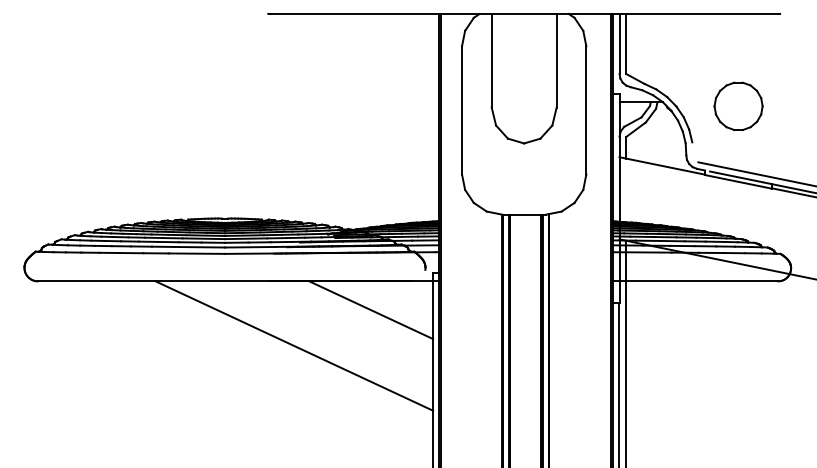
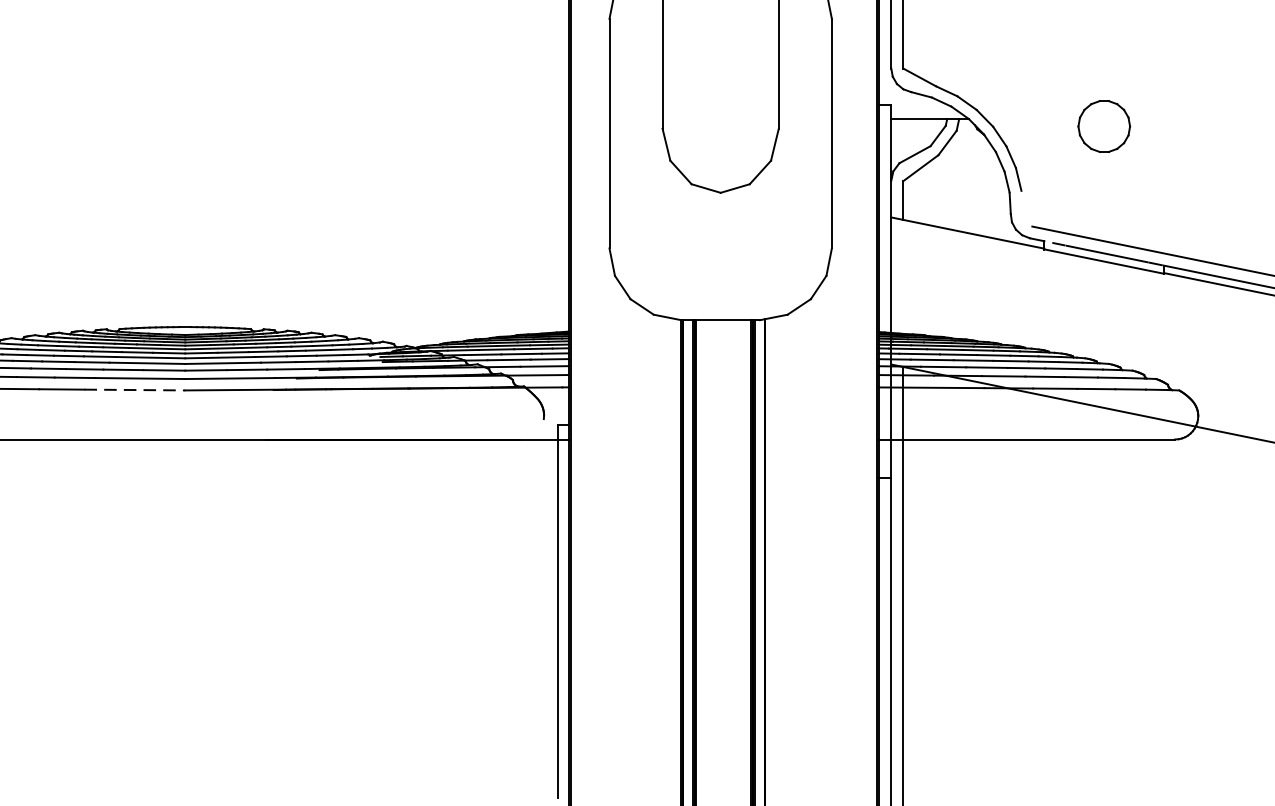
part: (738, 106) -> (1104, 126), size x0.6
line: (197, 253) -> (136, 389), solid -> dashed
line: (371, 310) -> (447, 491), removed
line: (294, 345) -> (309, 554), removed

